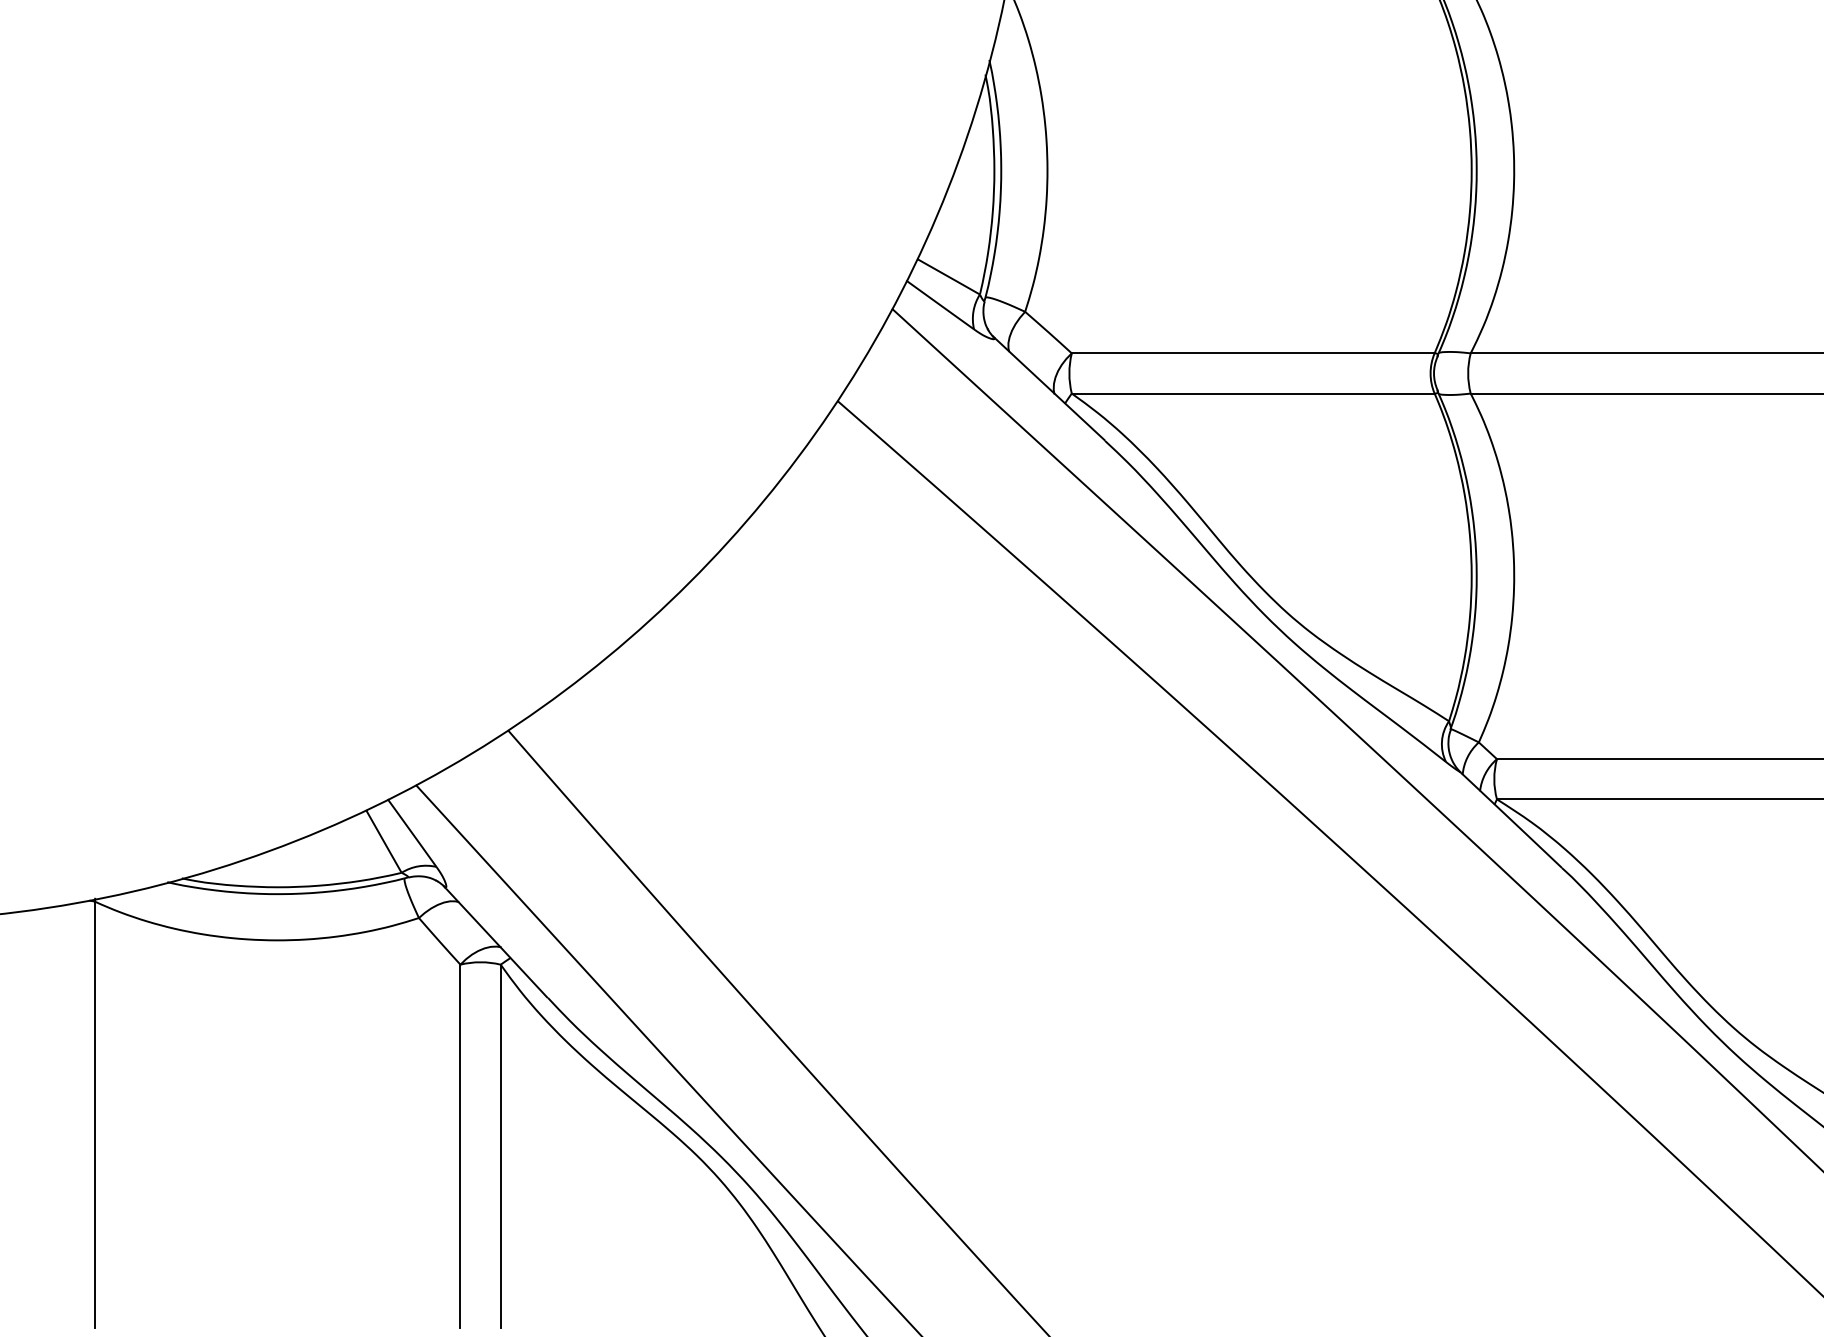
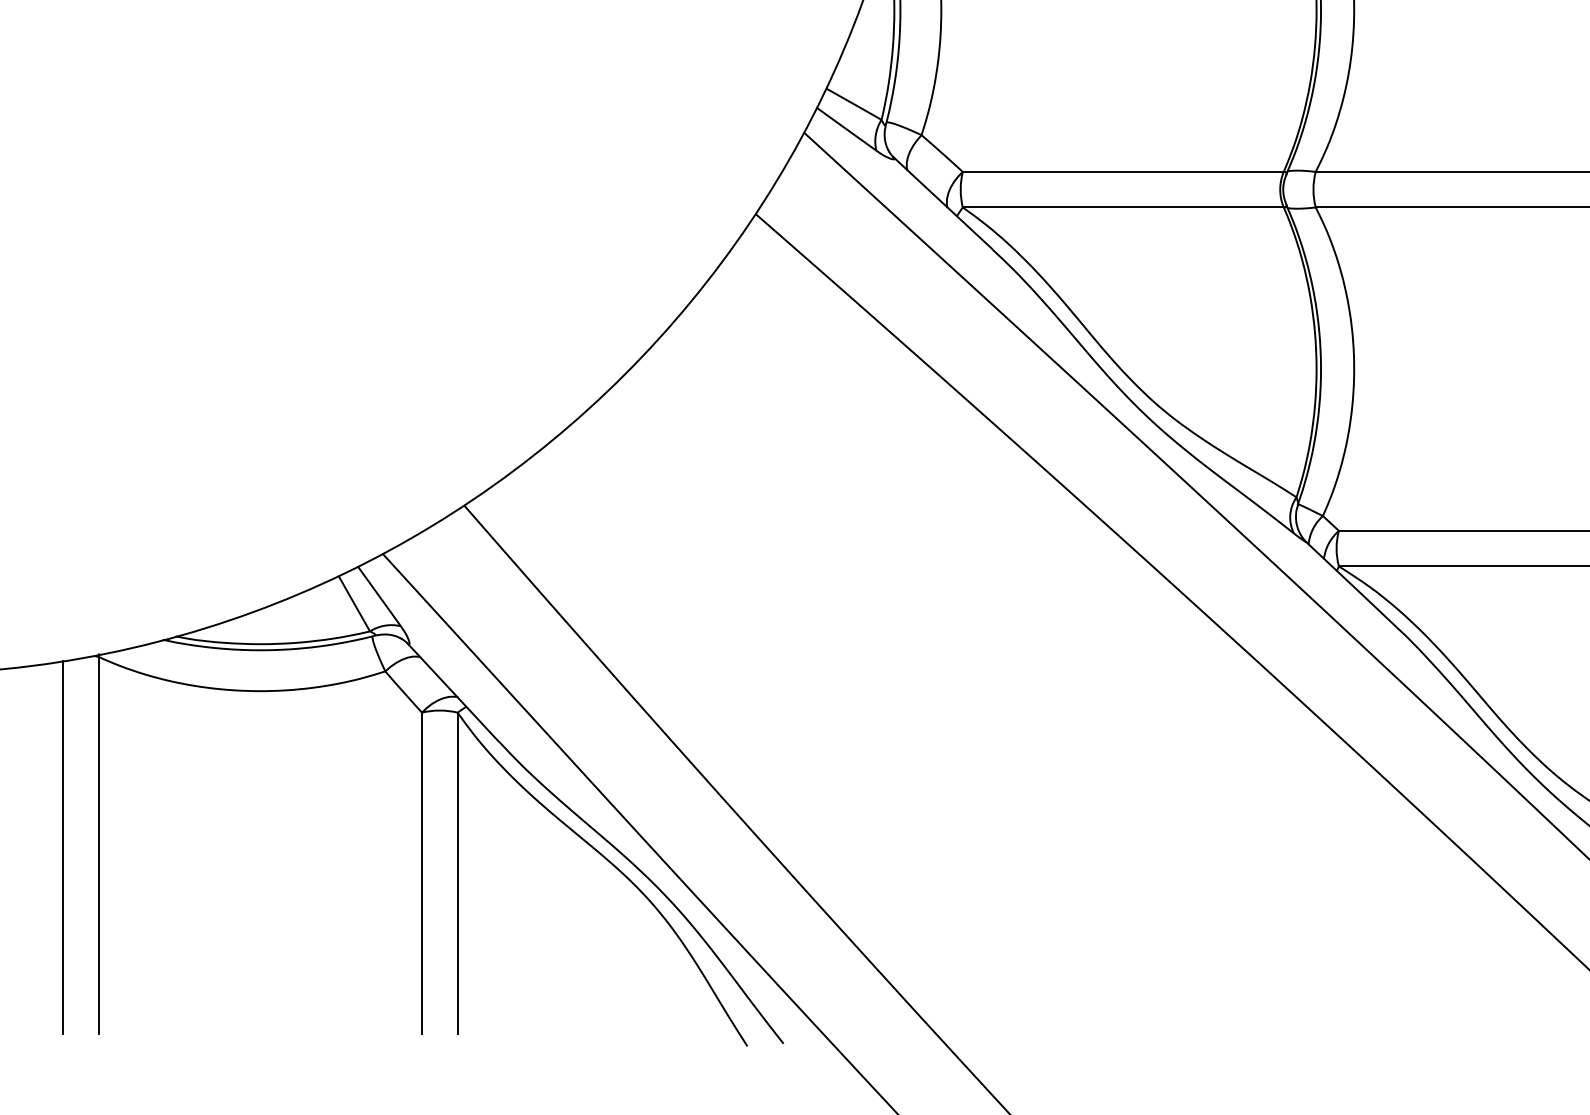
line: (54, 1116) -> (62, 846), added

